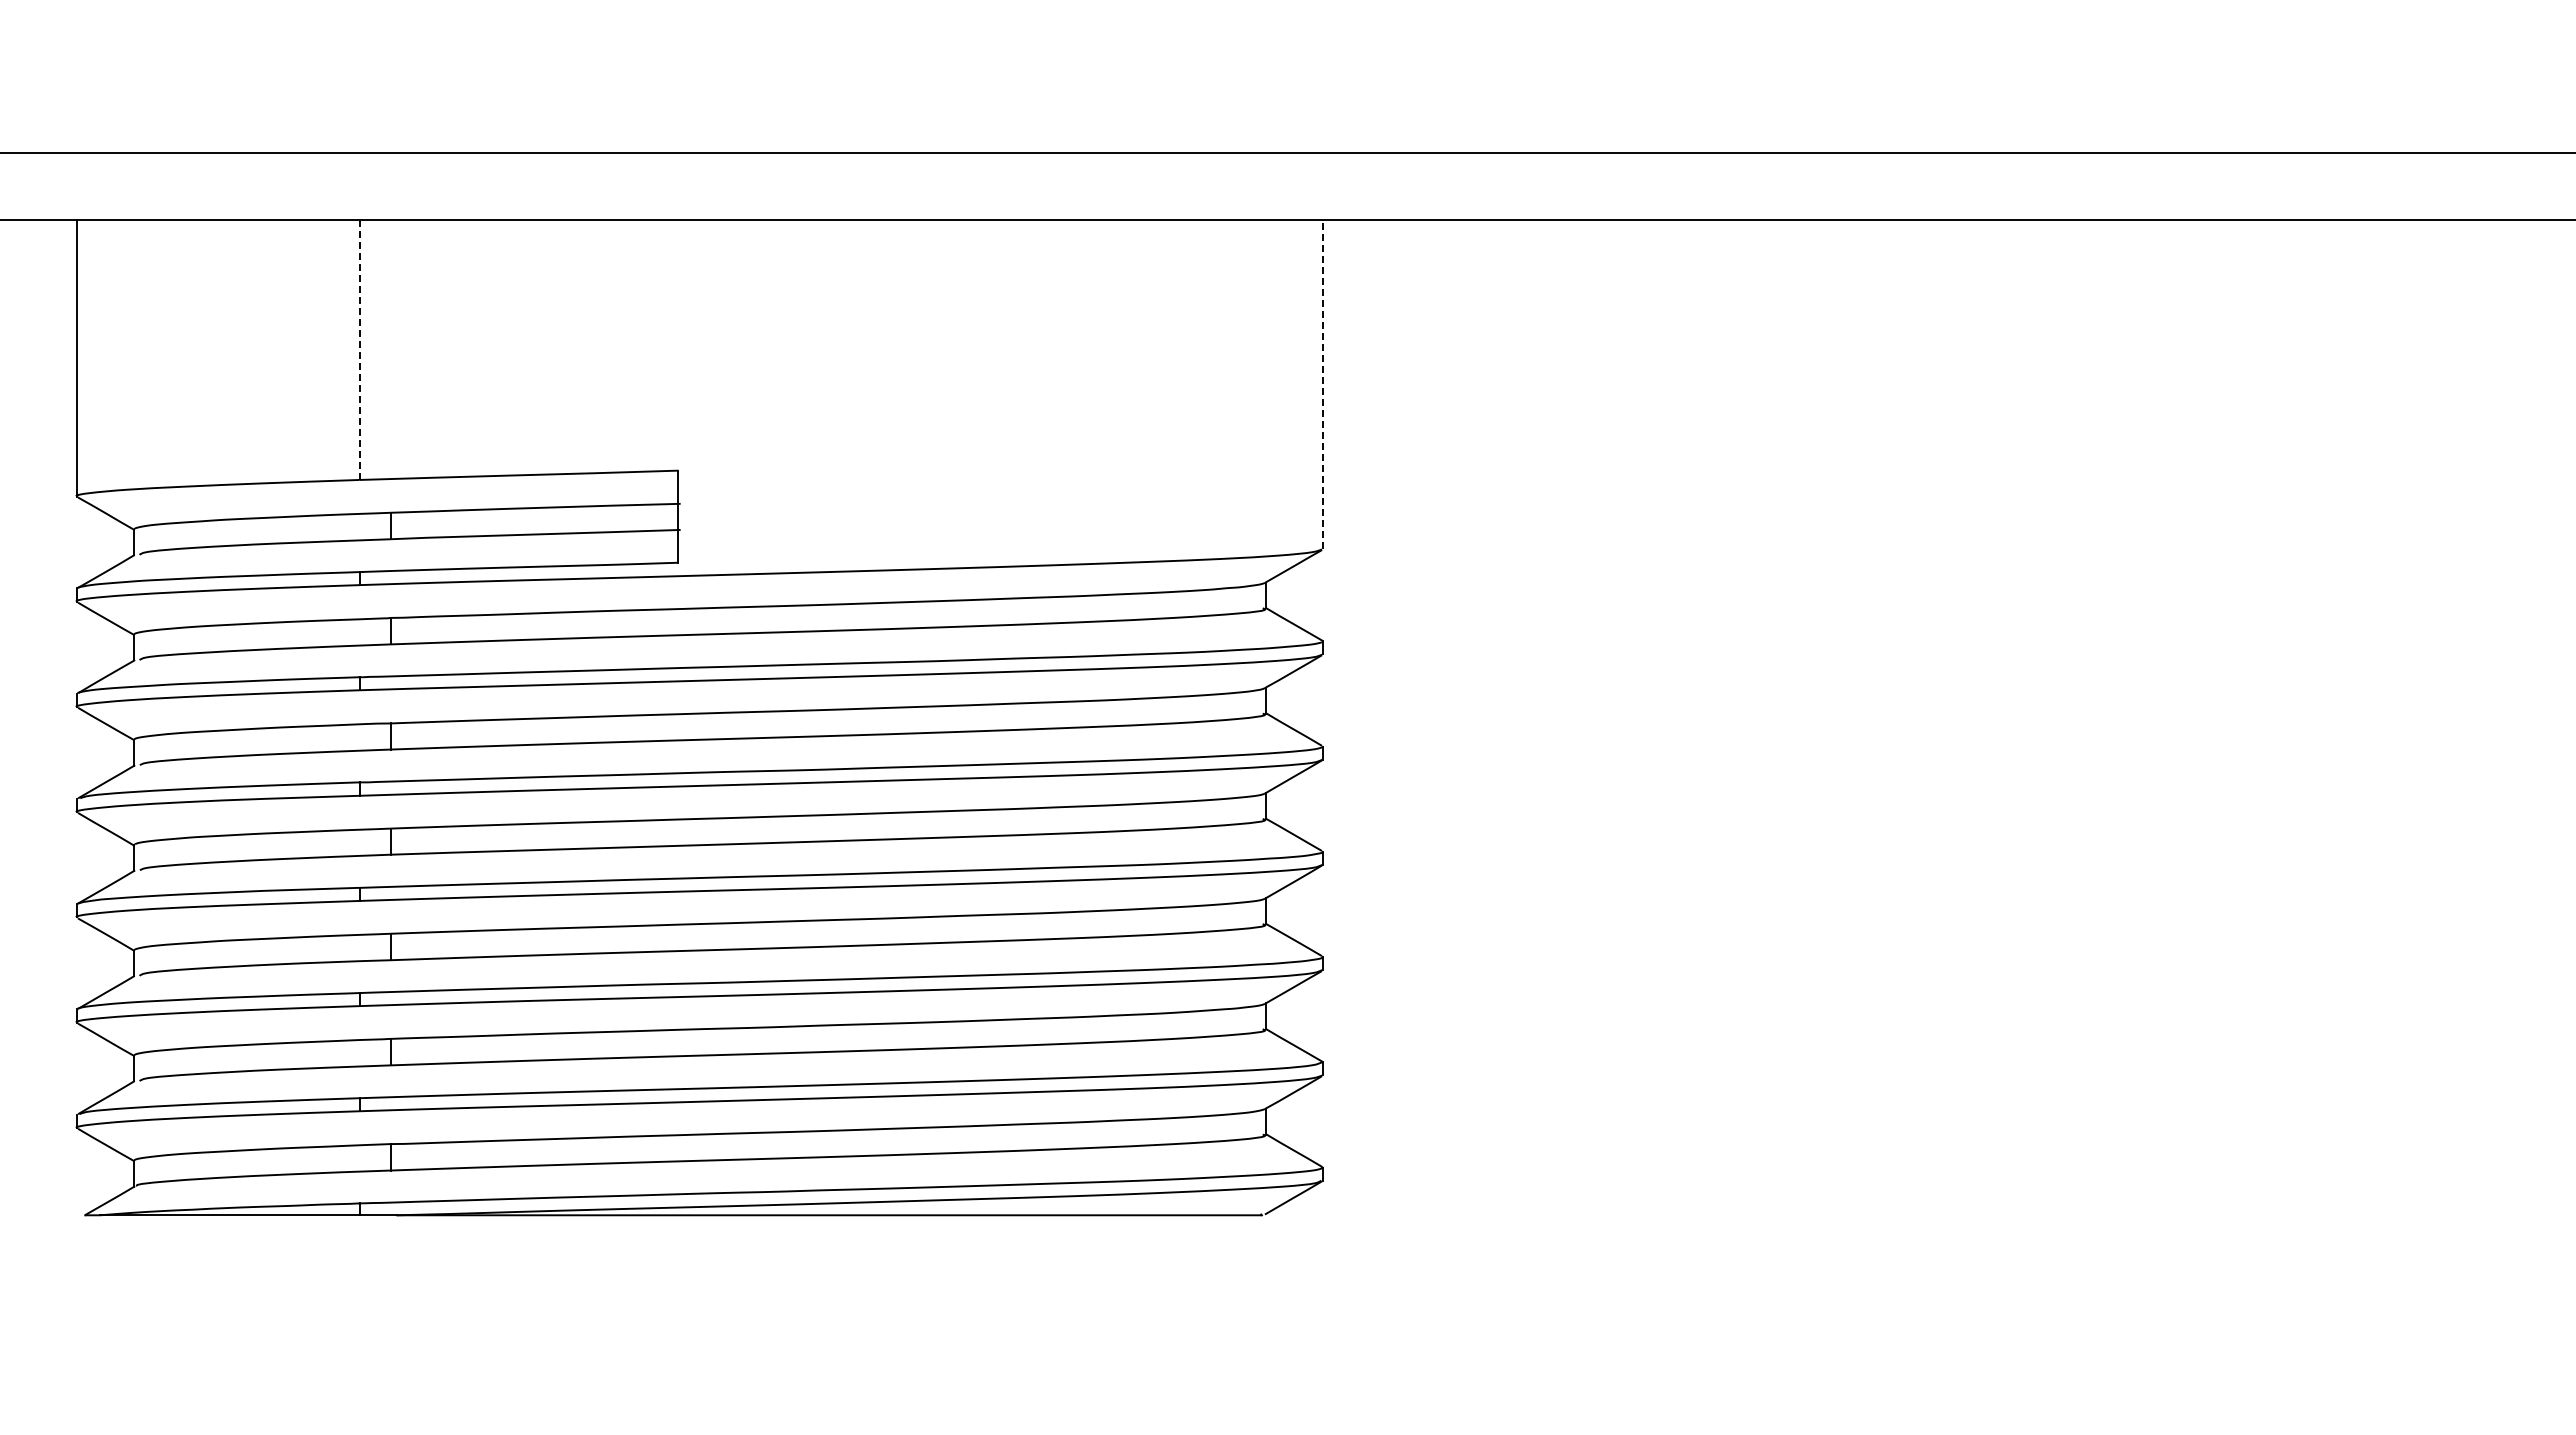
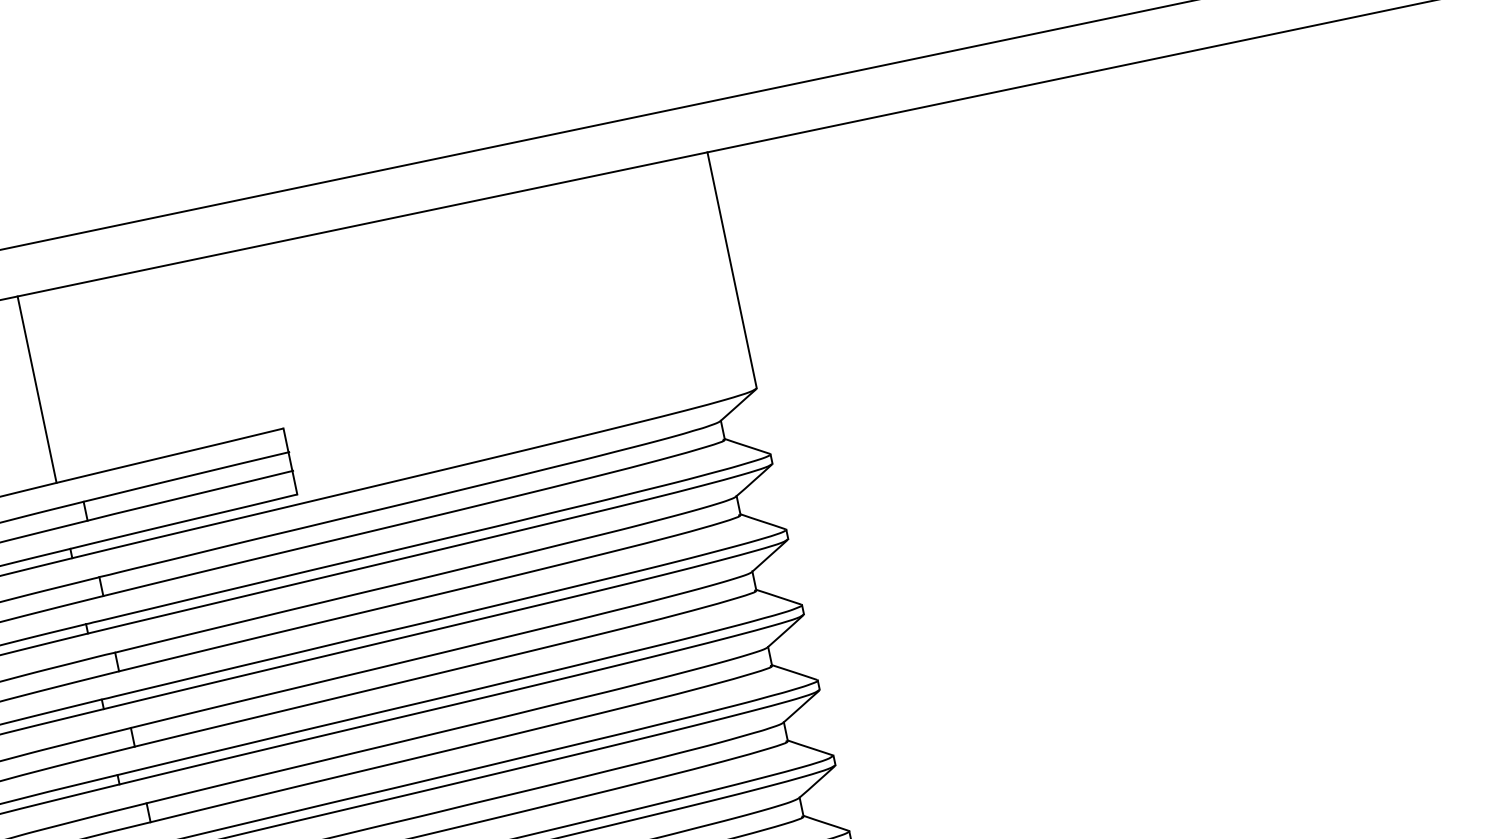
line: (359, 349) -> (36, 389), dashed -> solid
line: (1322, 384) -> (731, 270), dashed -> solid

